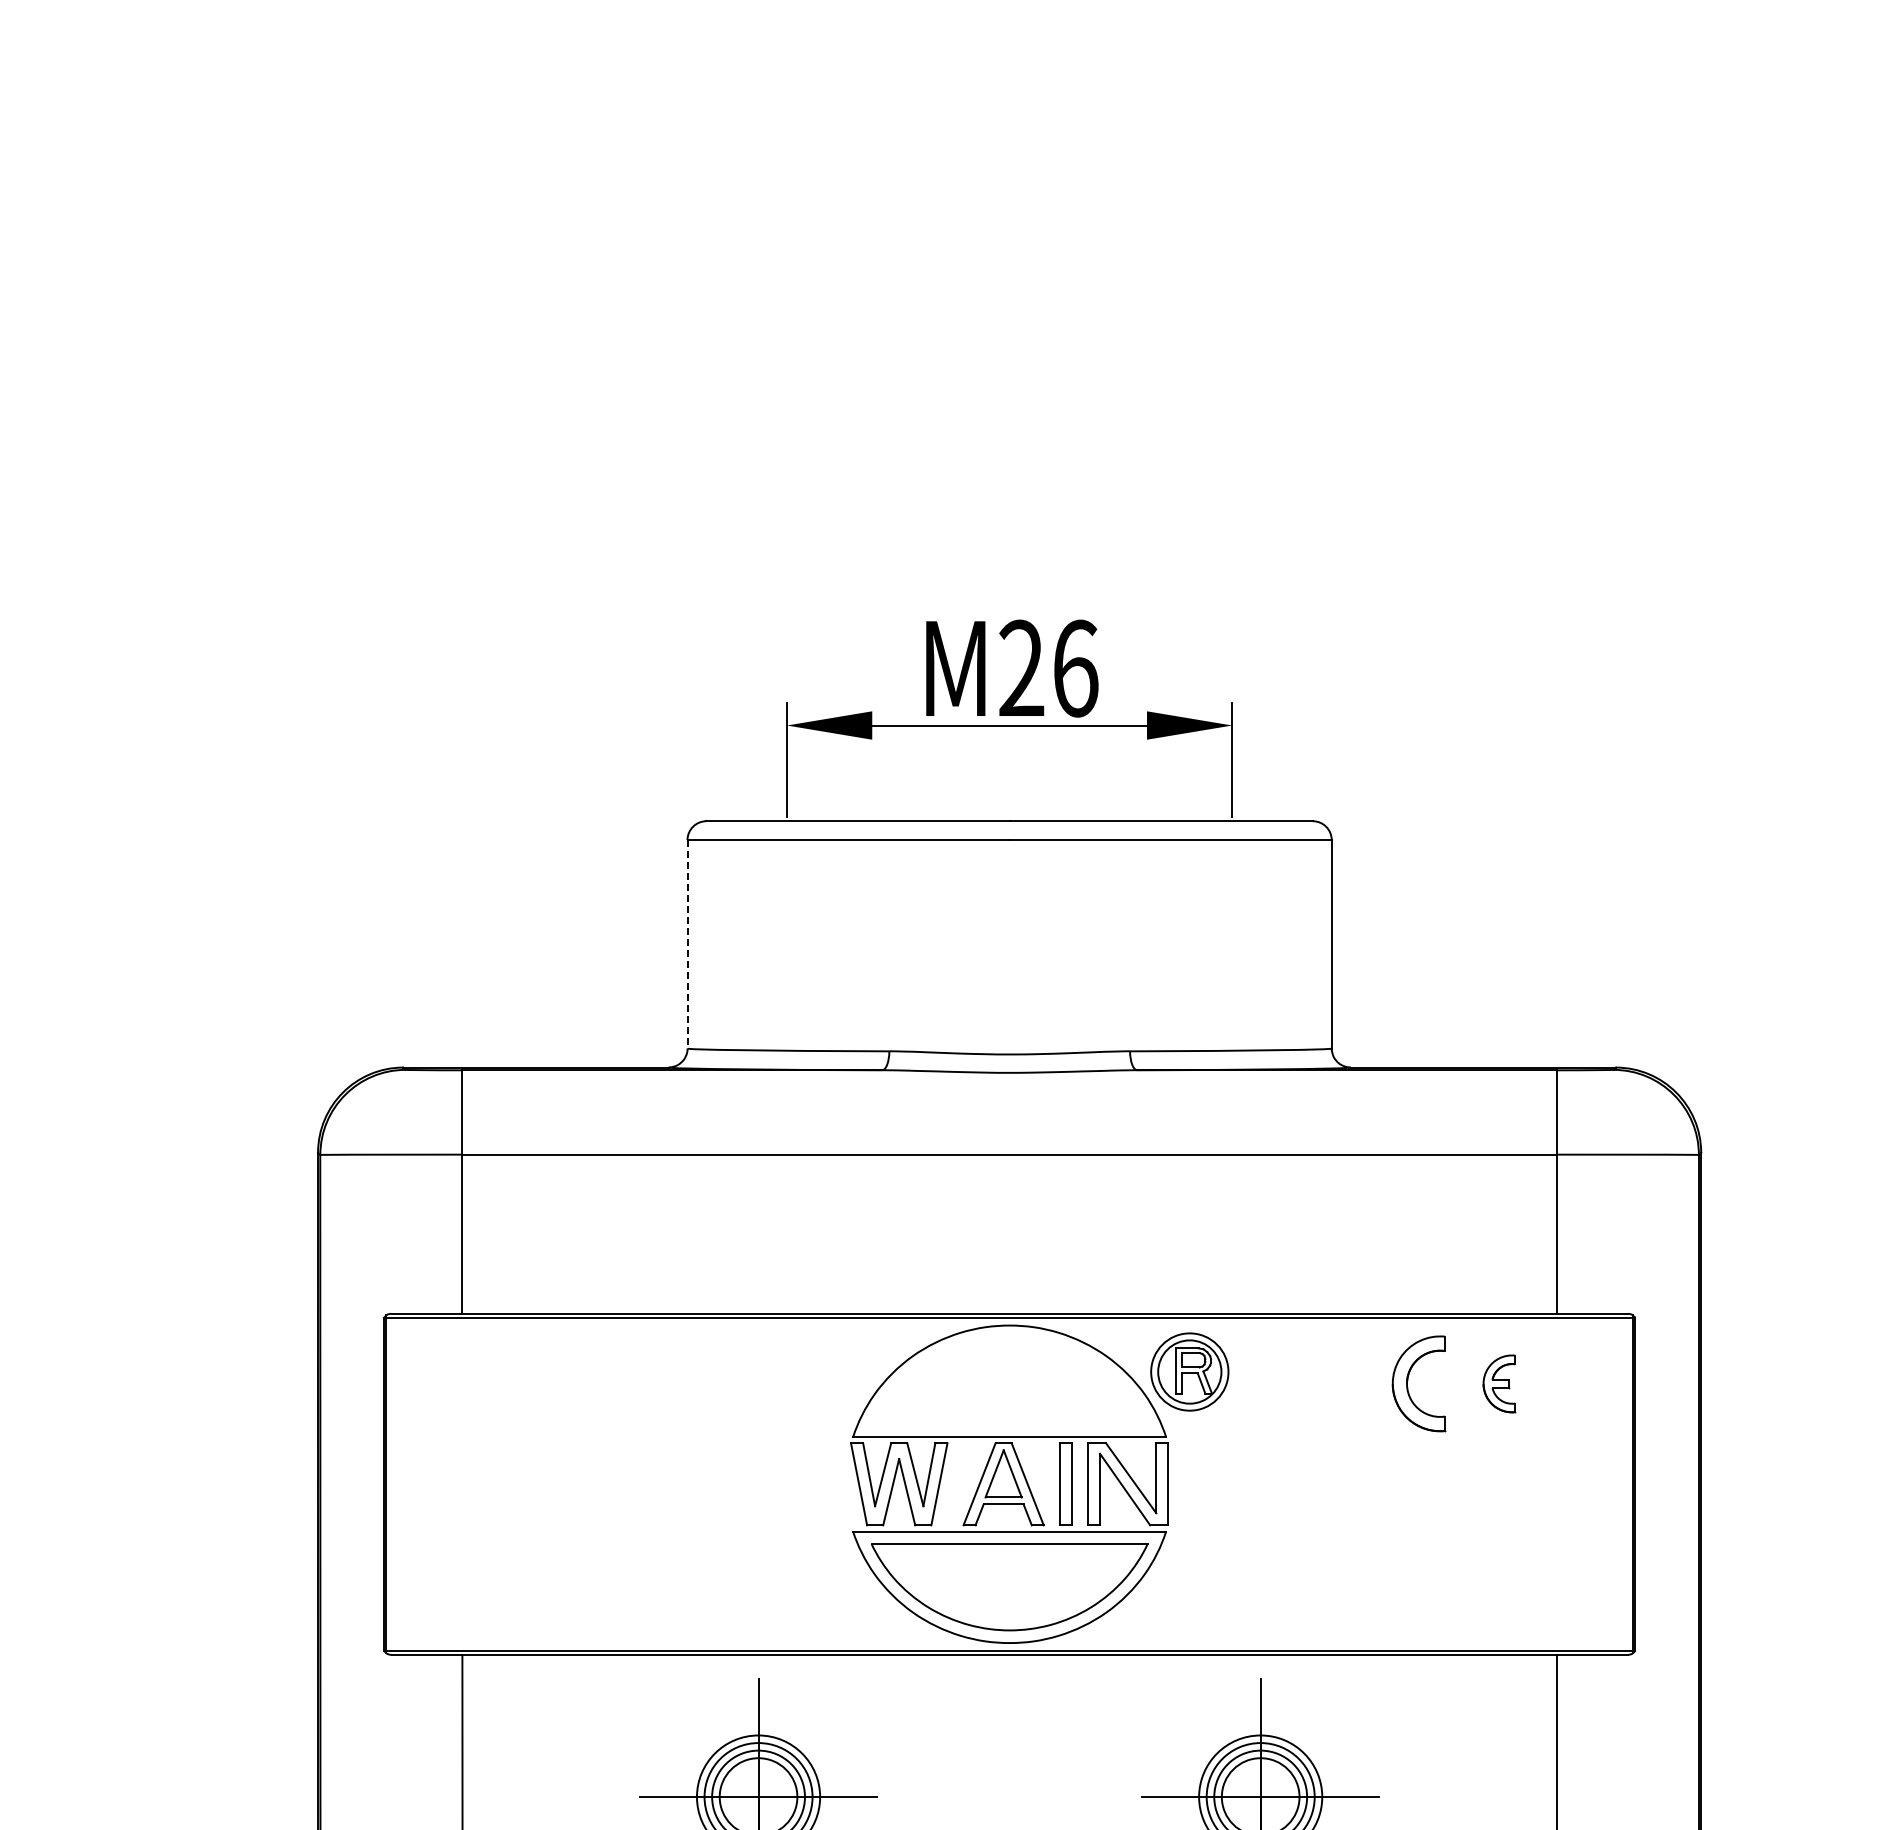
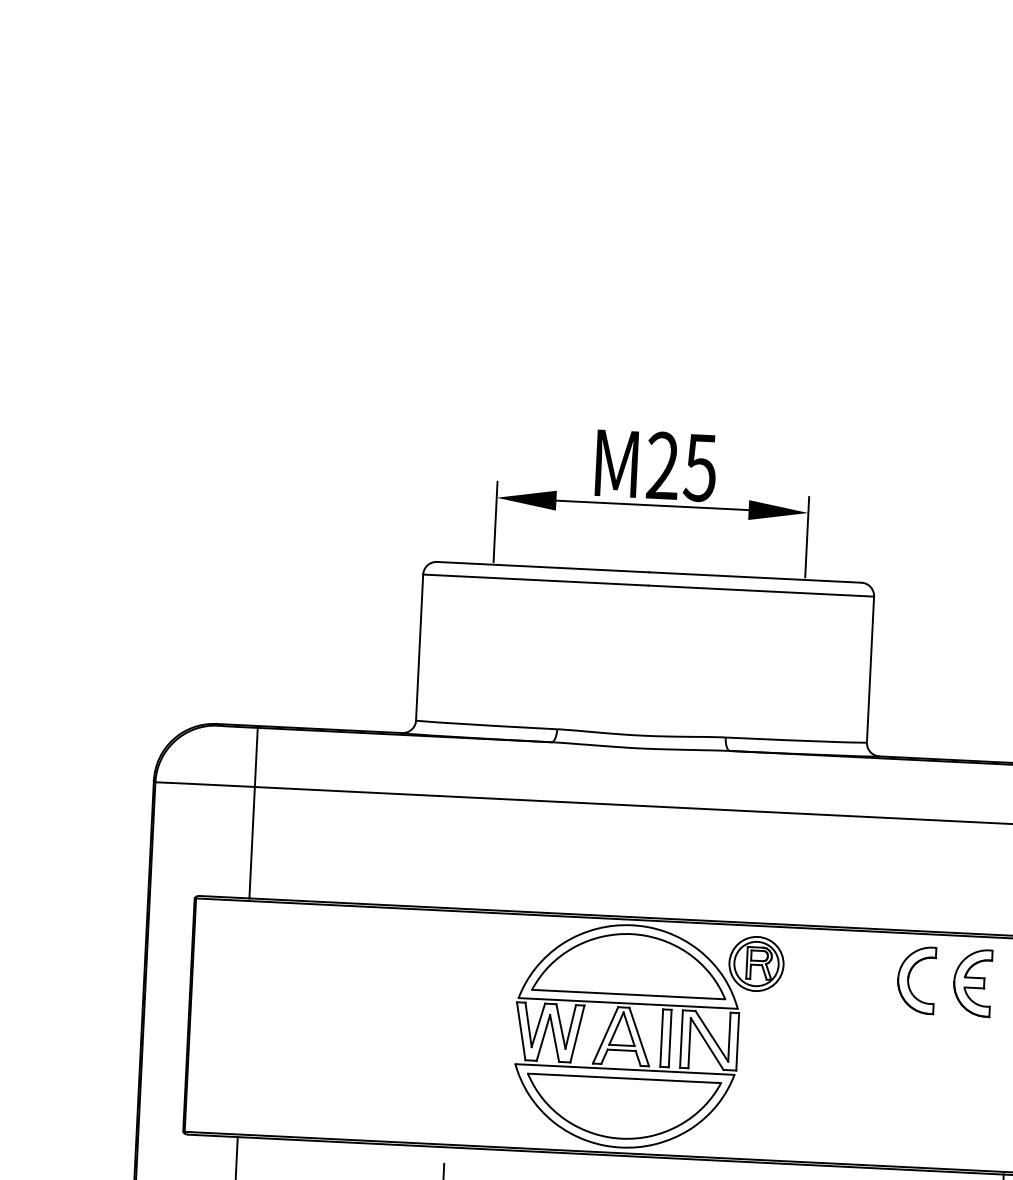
text: (1074, 668) -> (699, 467), M26 -> M25
line: (687, 944) -> (419, 647), dashed -> solid
part: (1009, 1381) -> (630, 964), added
part: (1499, 1383) -> (972, 982), size x1.67

